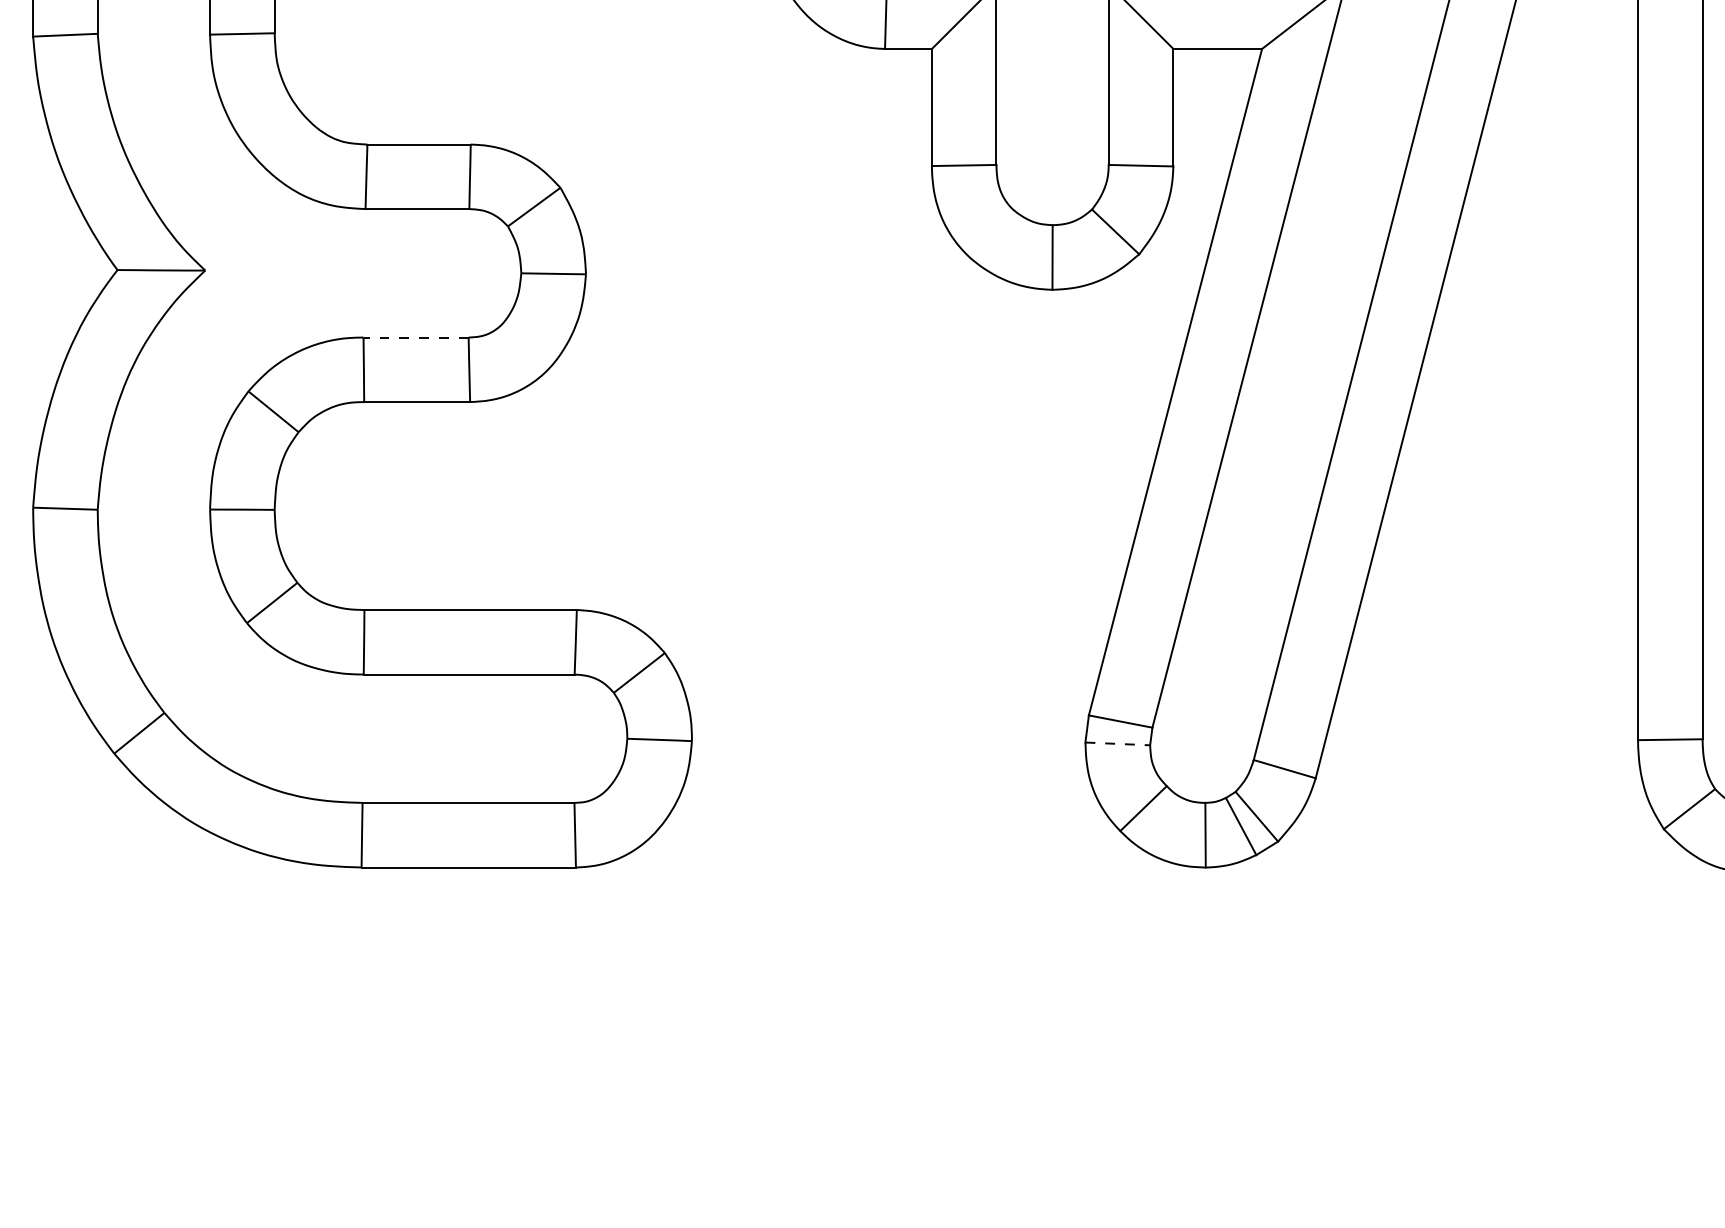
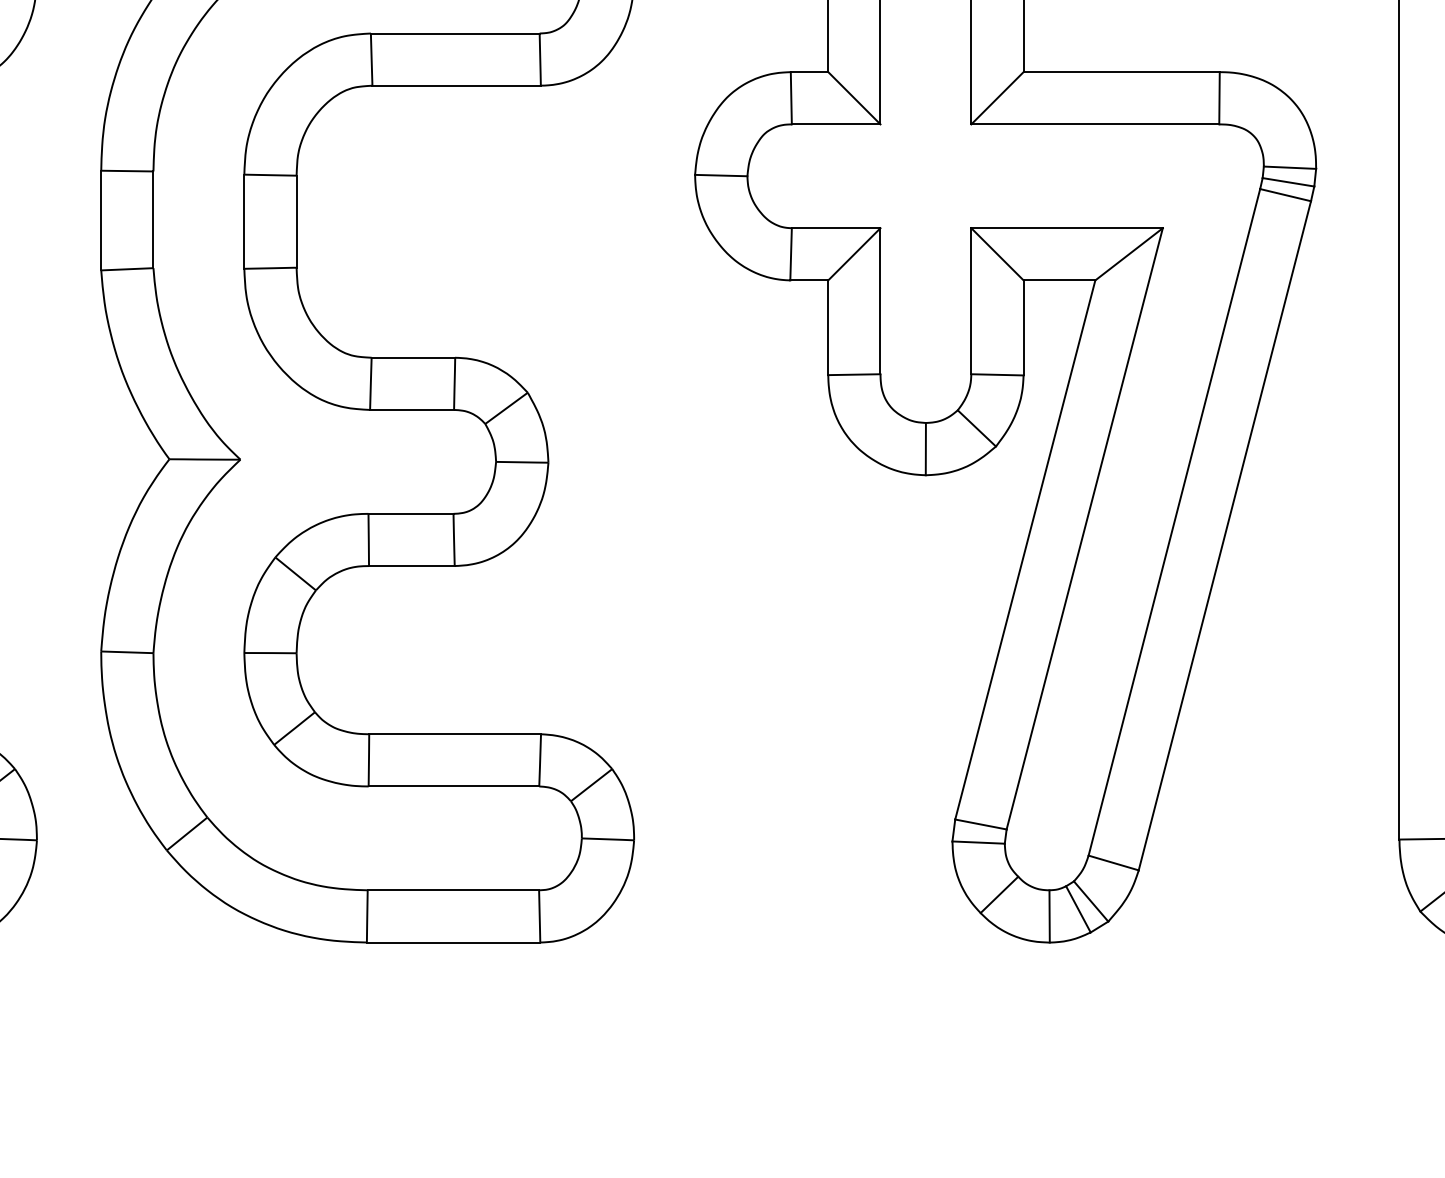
line: (416, 337) -> (411, 513), dashed -> solid
line: (1118, 743) -> (979, 842), dashed -> solid

